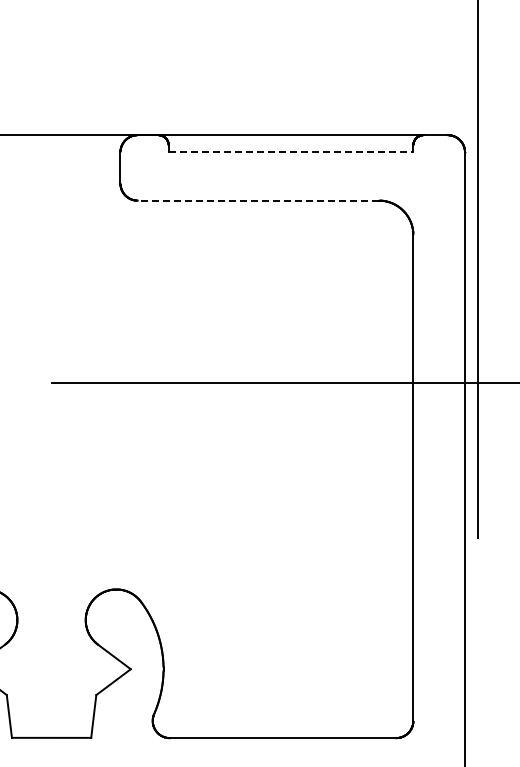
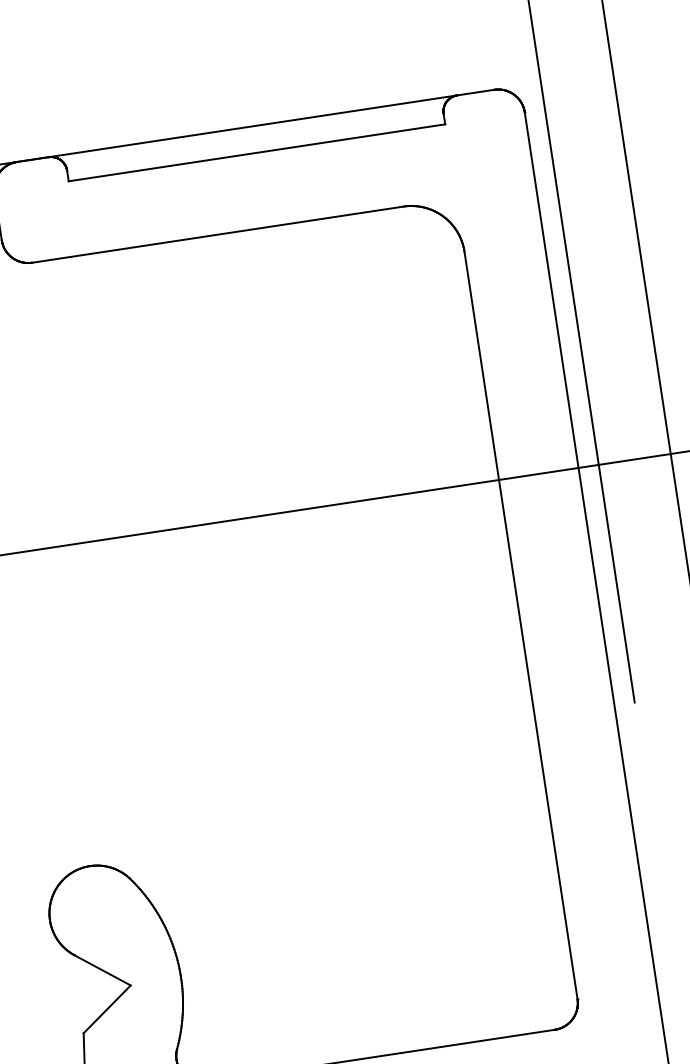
line: (291, 152) -> (257, 152), dashed -> solid
line: (258, 200) -> (218, 234), dashed -> solid

